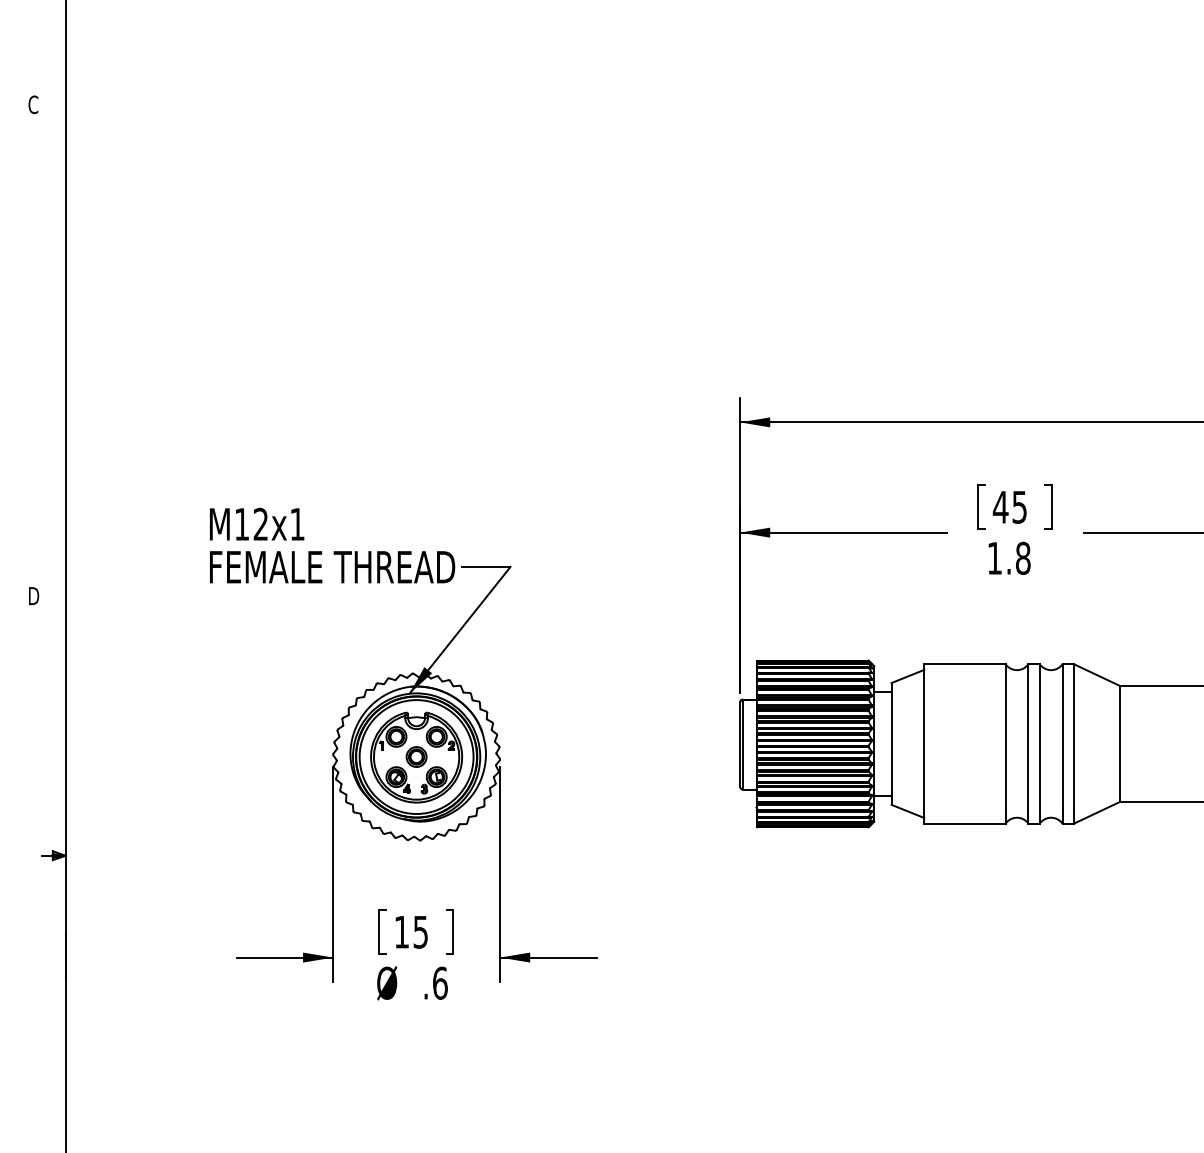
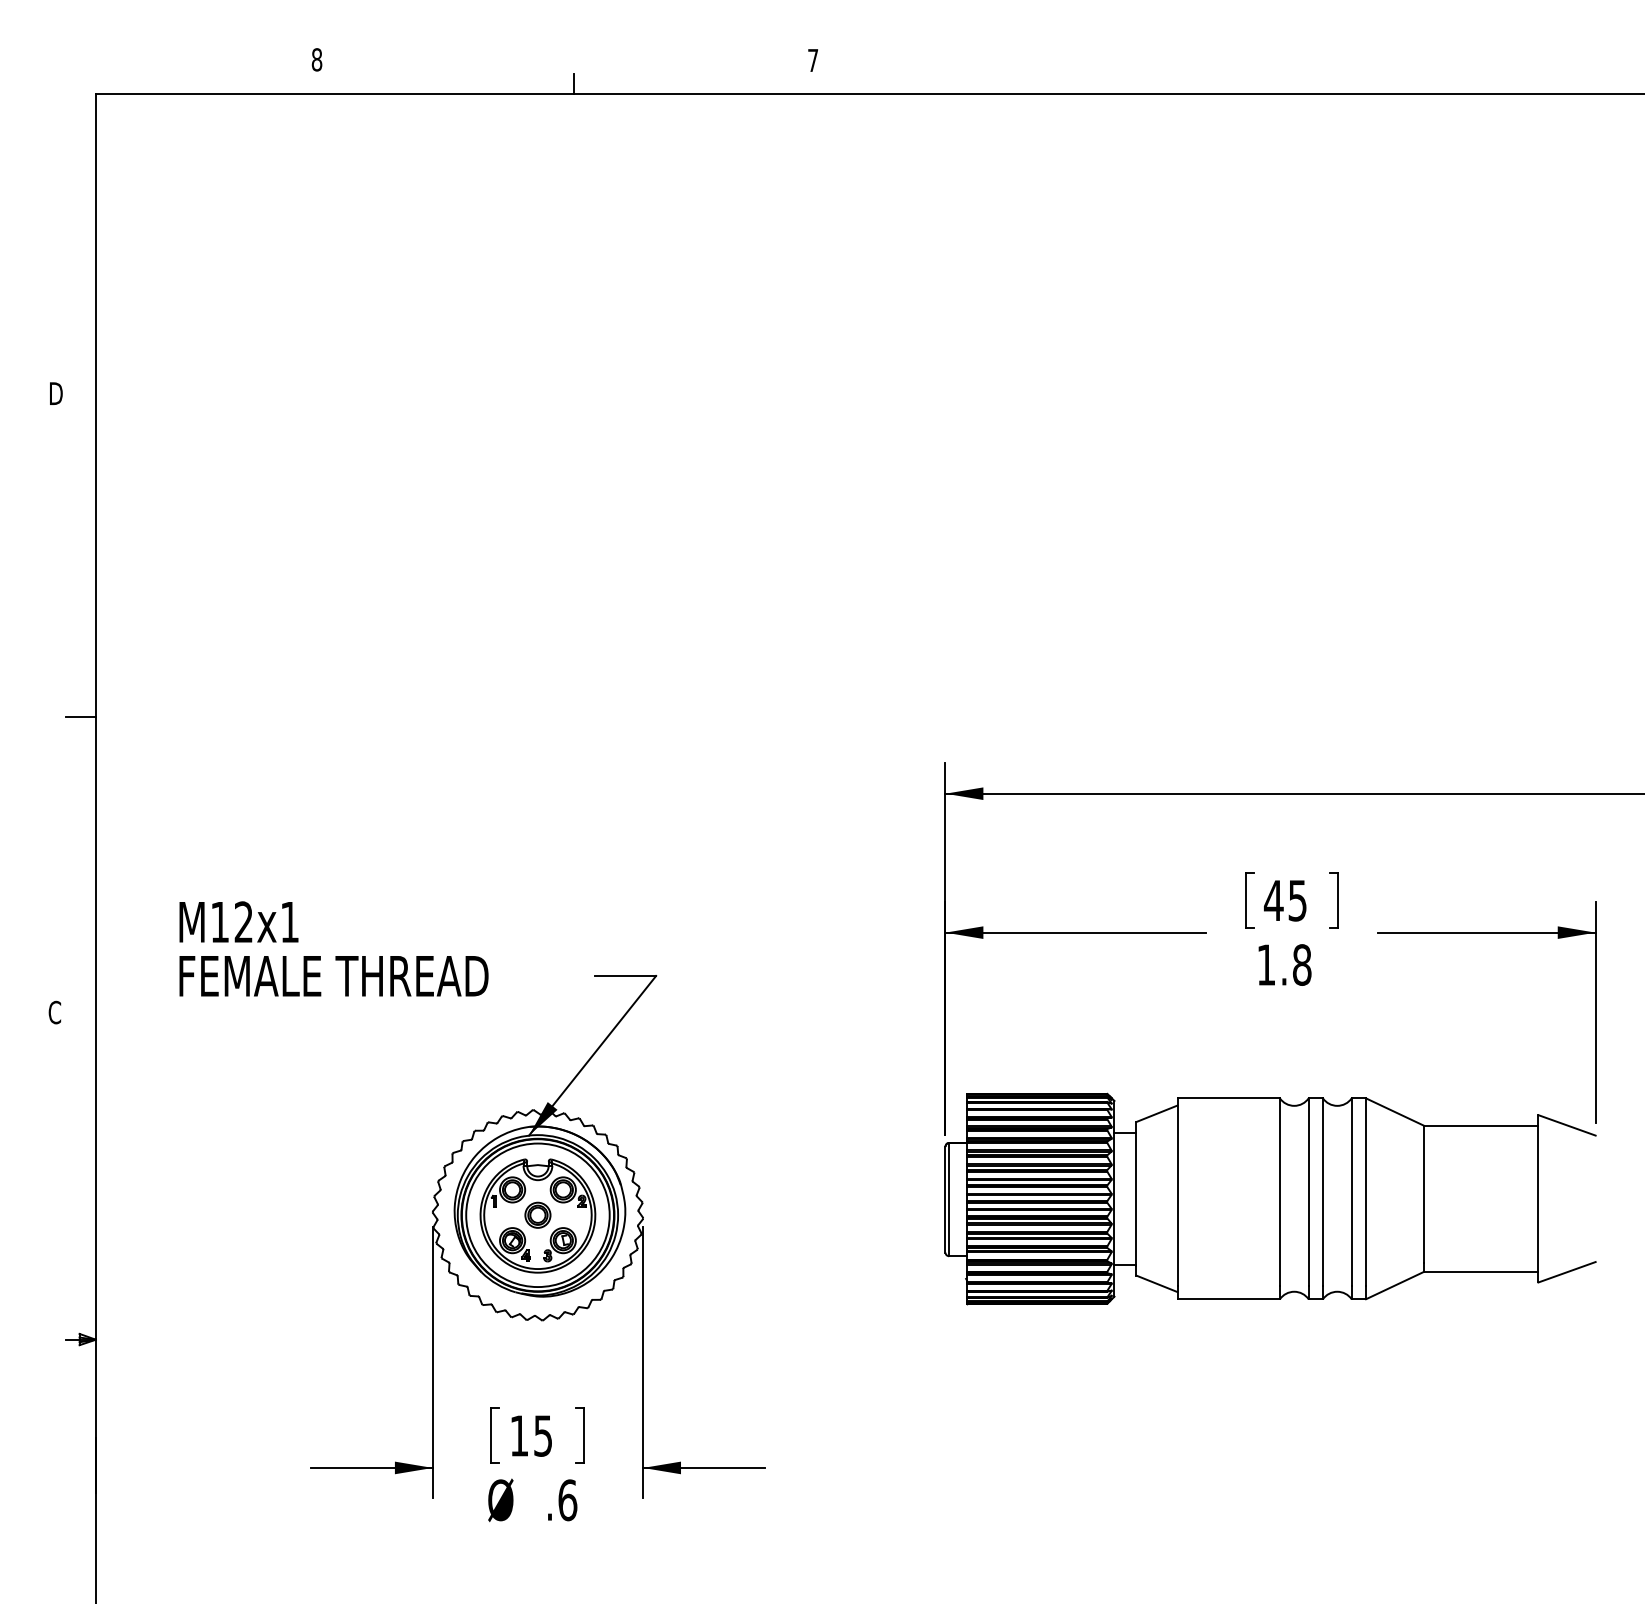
text: (33, 104) -> (55, 393), C -> D
line: (53, 361) -> (80, 717), added
text: (332, 545) -> (333, 948), moved
text: (33, 596) -> (55, 1012), D -> C

